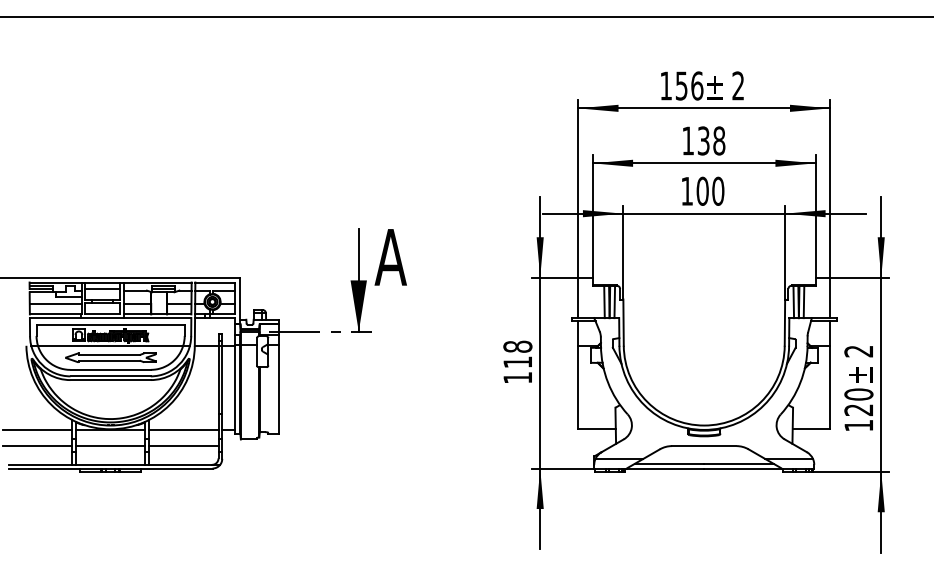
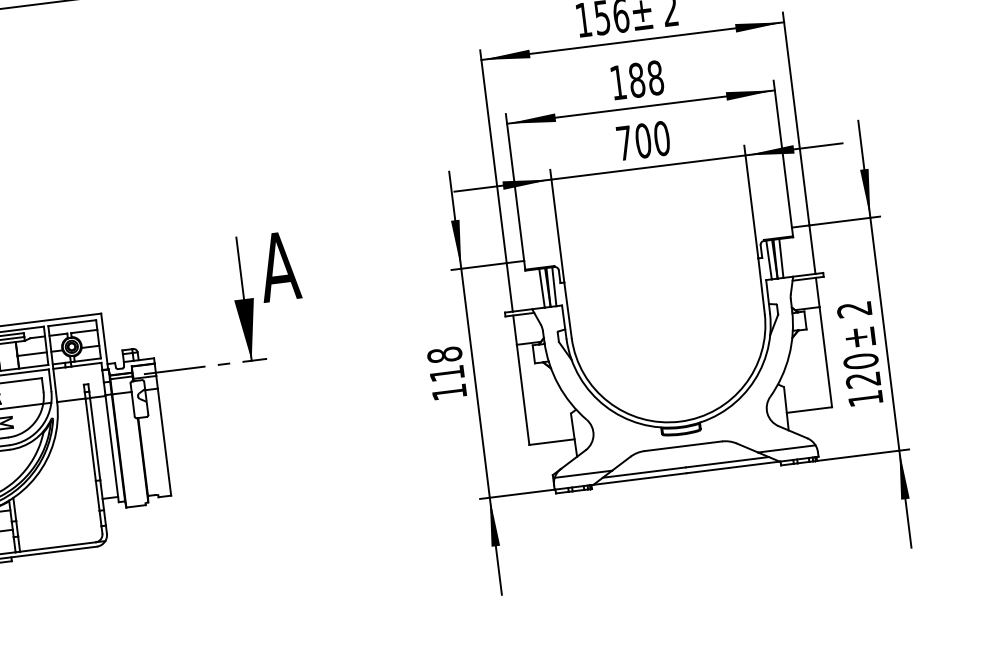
text: (703, 140) -> (636, 79), 138 -> 188
text: (686, 191) -> (623, 143), 100 -> 700
line: (183, 429) -> (56, 504), removed
line: (183, 446) -> (58, 524), removed

